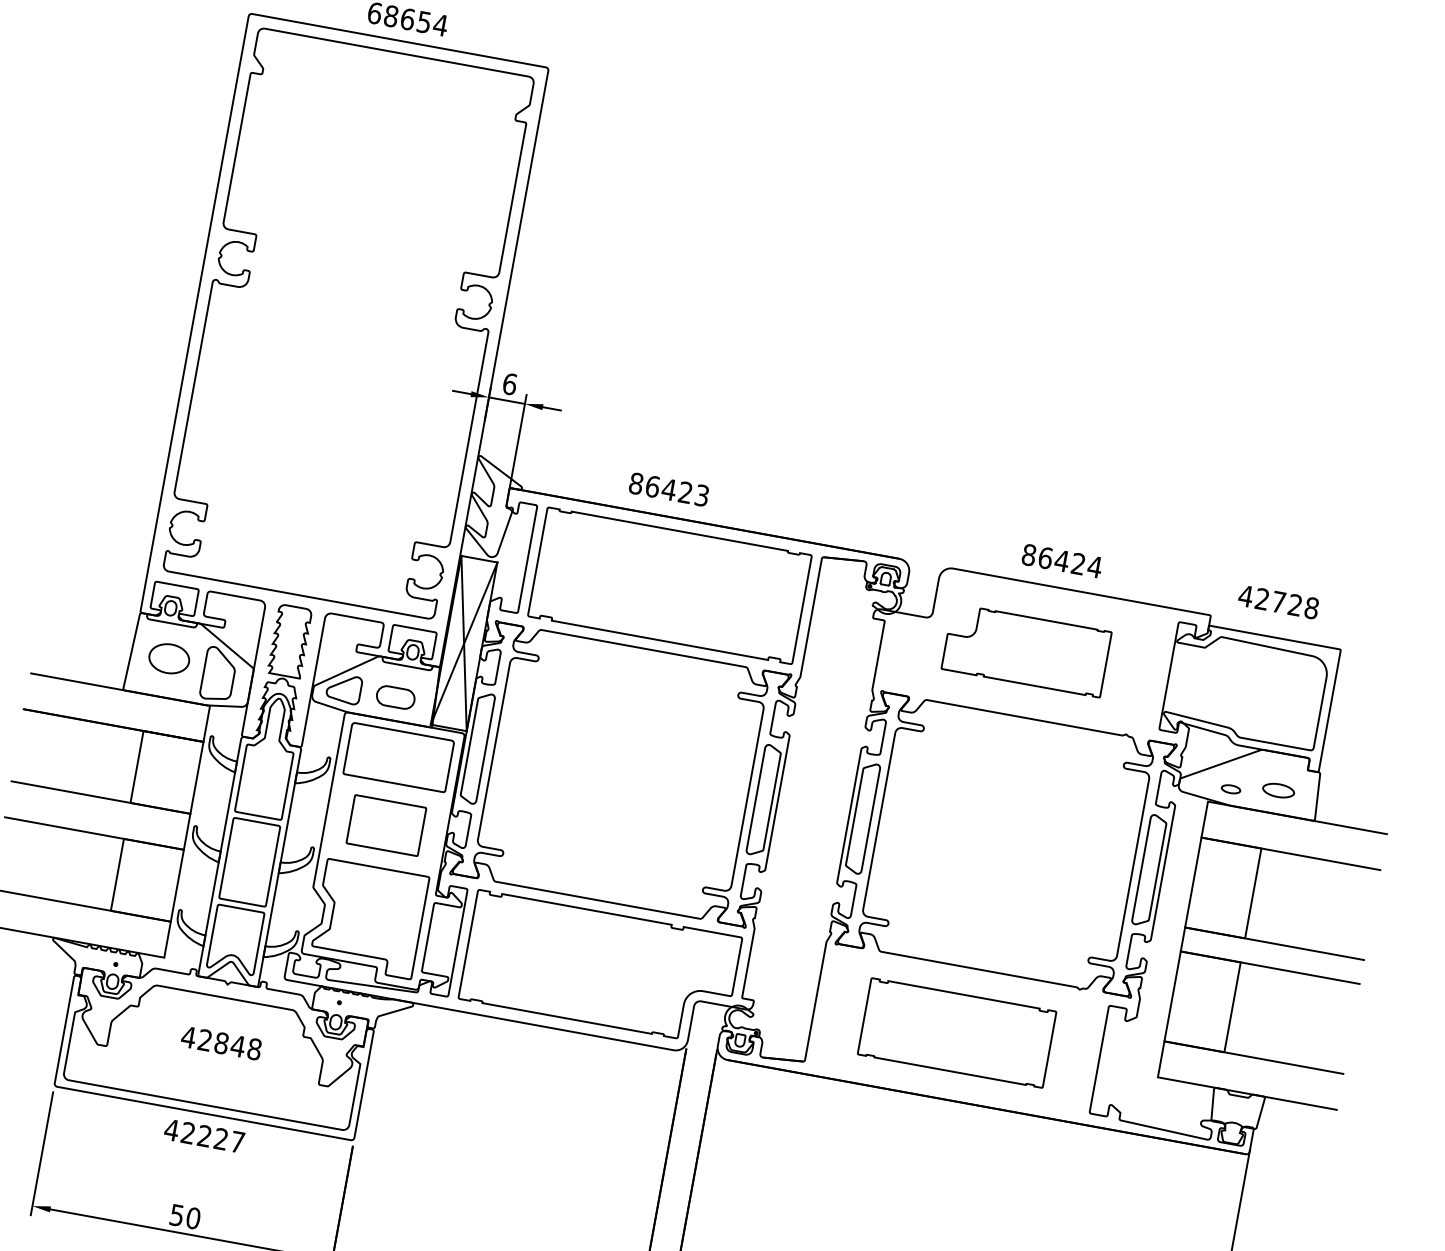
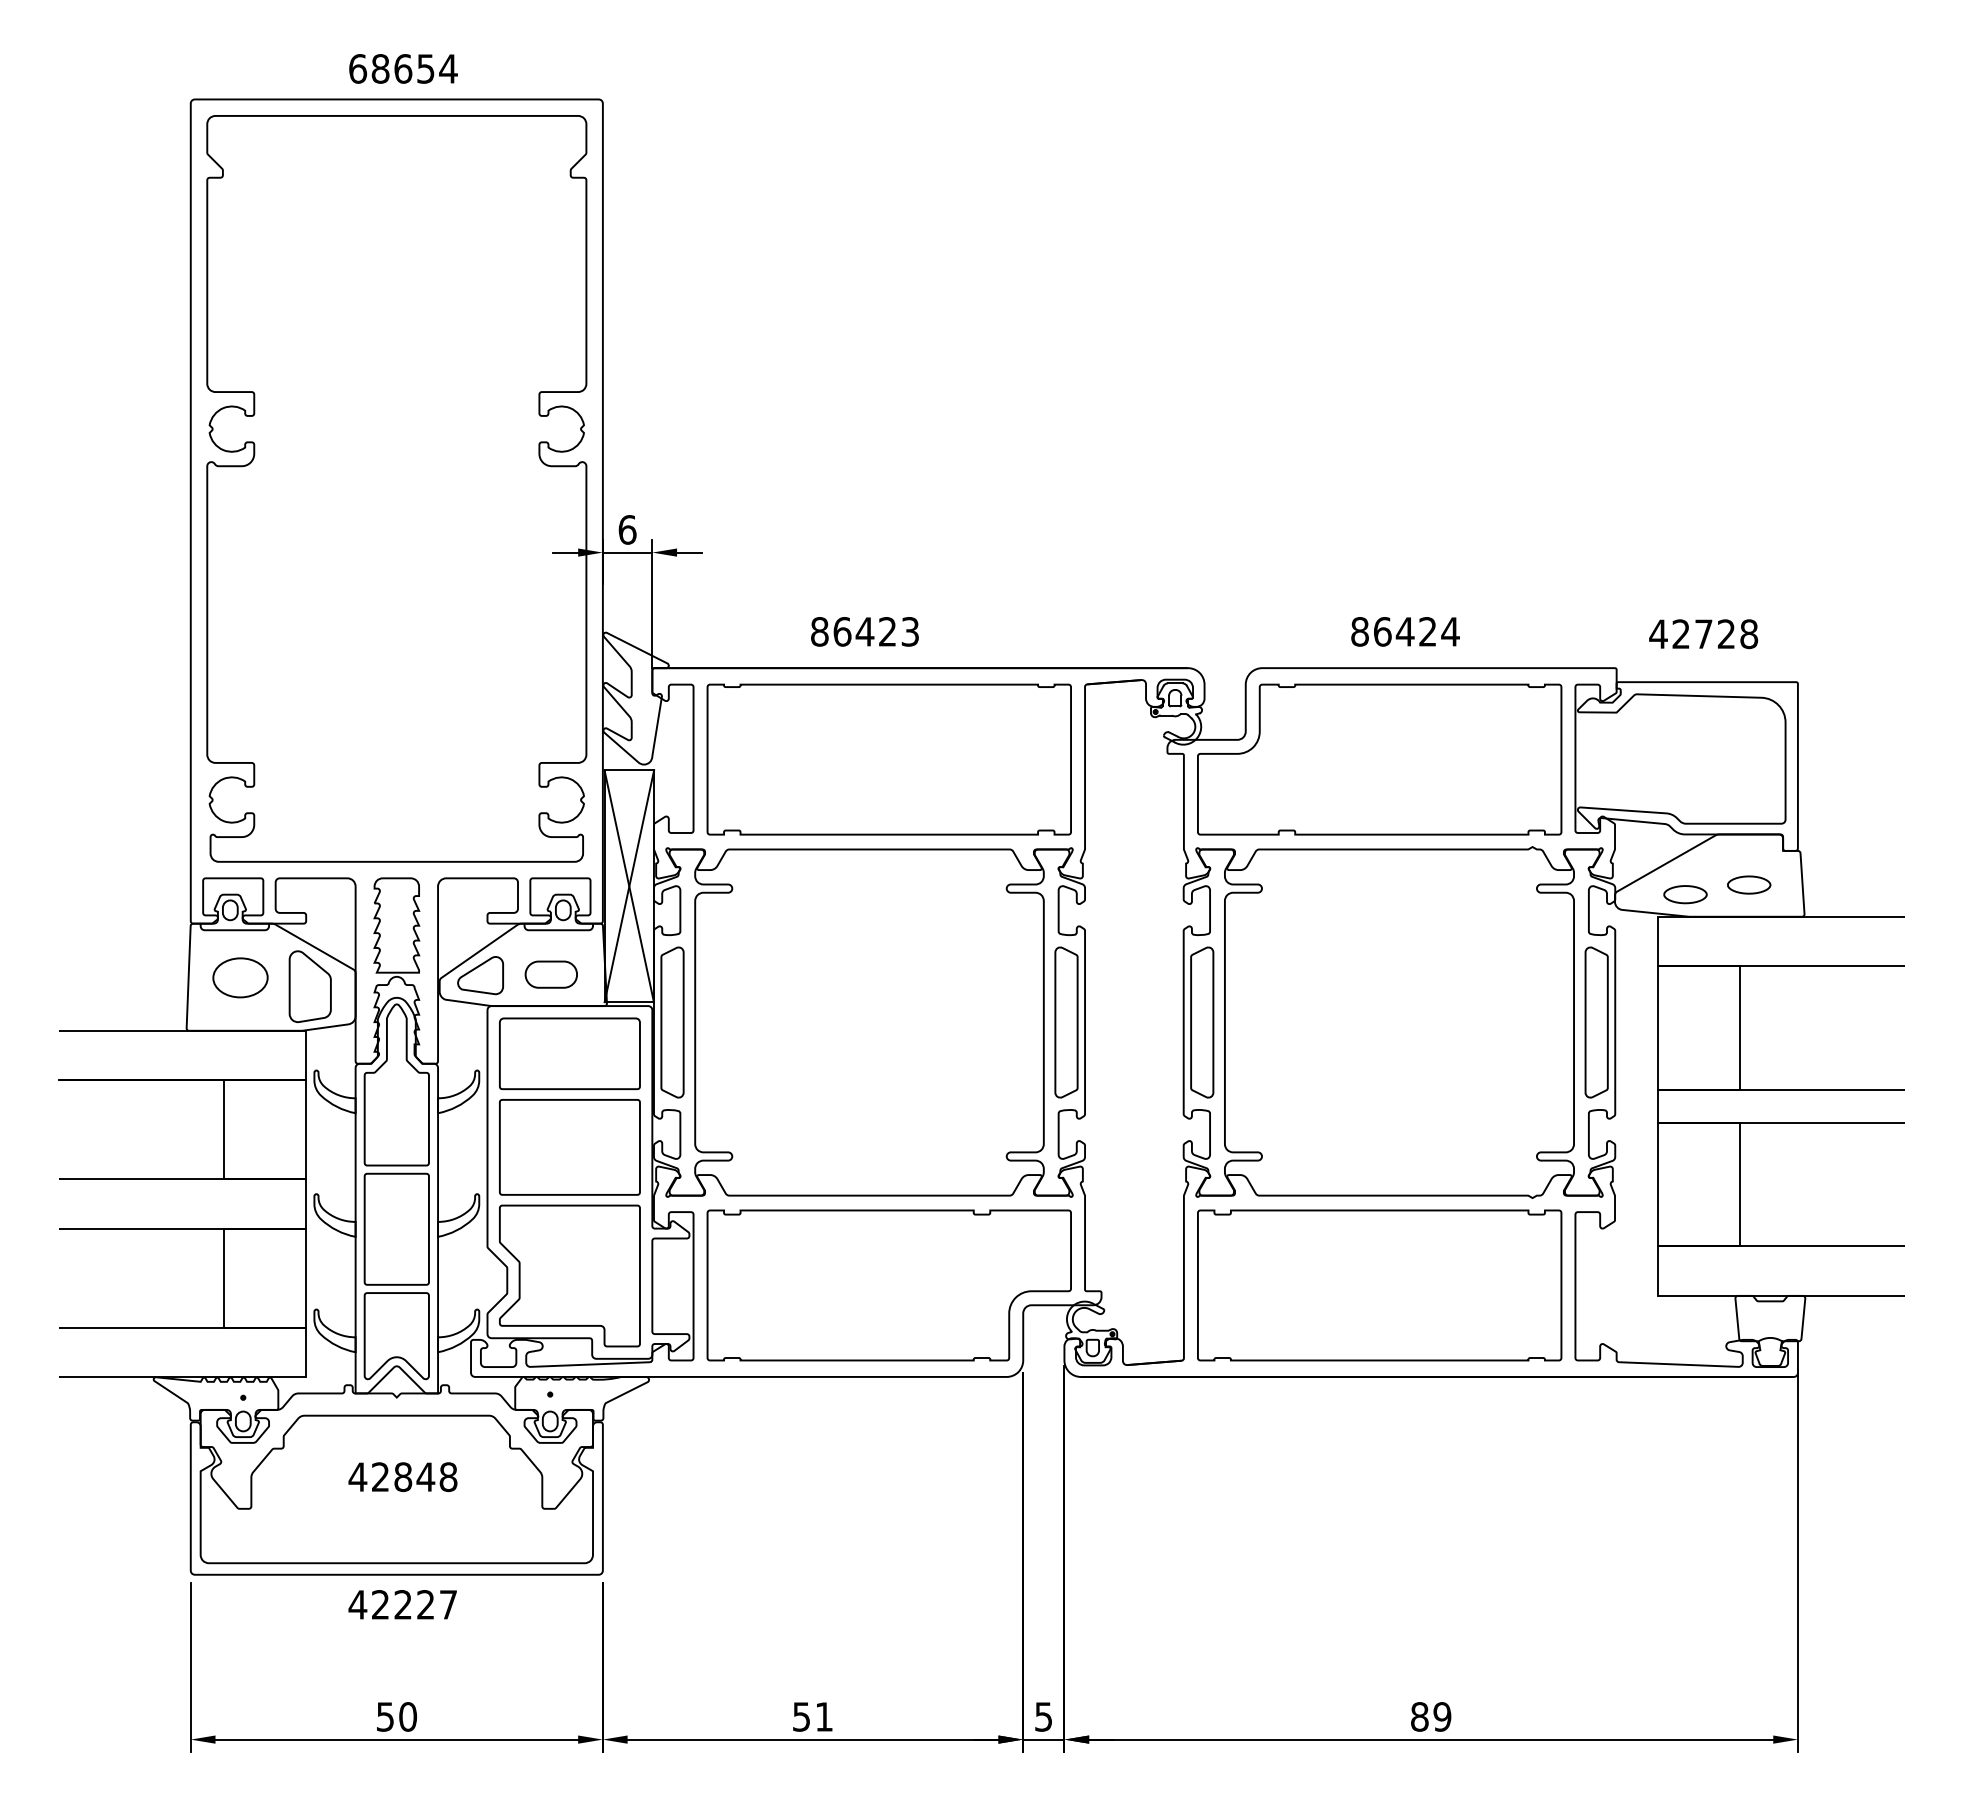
part: (1026, 650) -> (1379, 759), size x1.67
part: (1231, 789) -> (1685, 894), size x1.67
part: (386, 825) -> (569, 1147), size x1.43
part: (956, 1033) -> (1379, 1285), size x1.43

